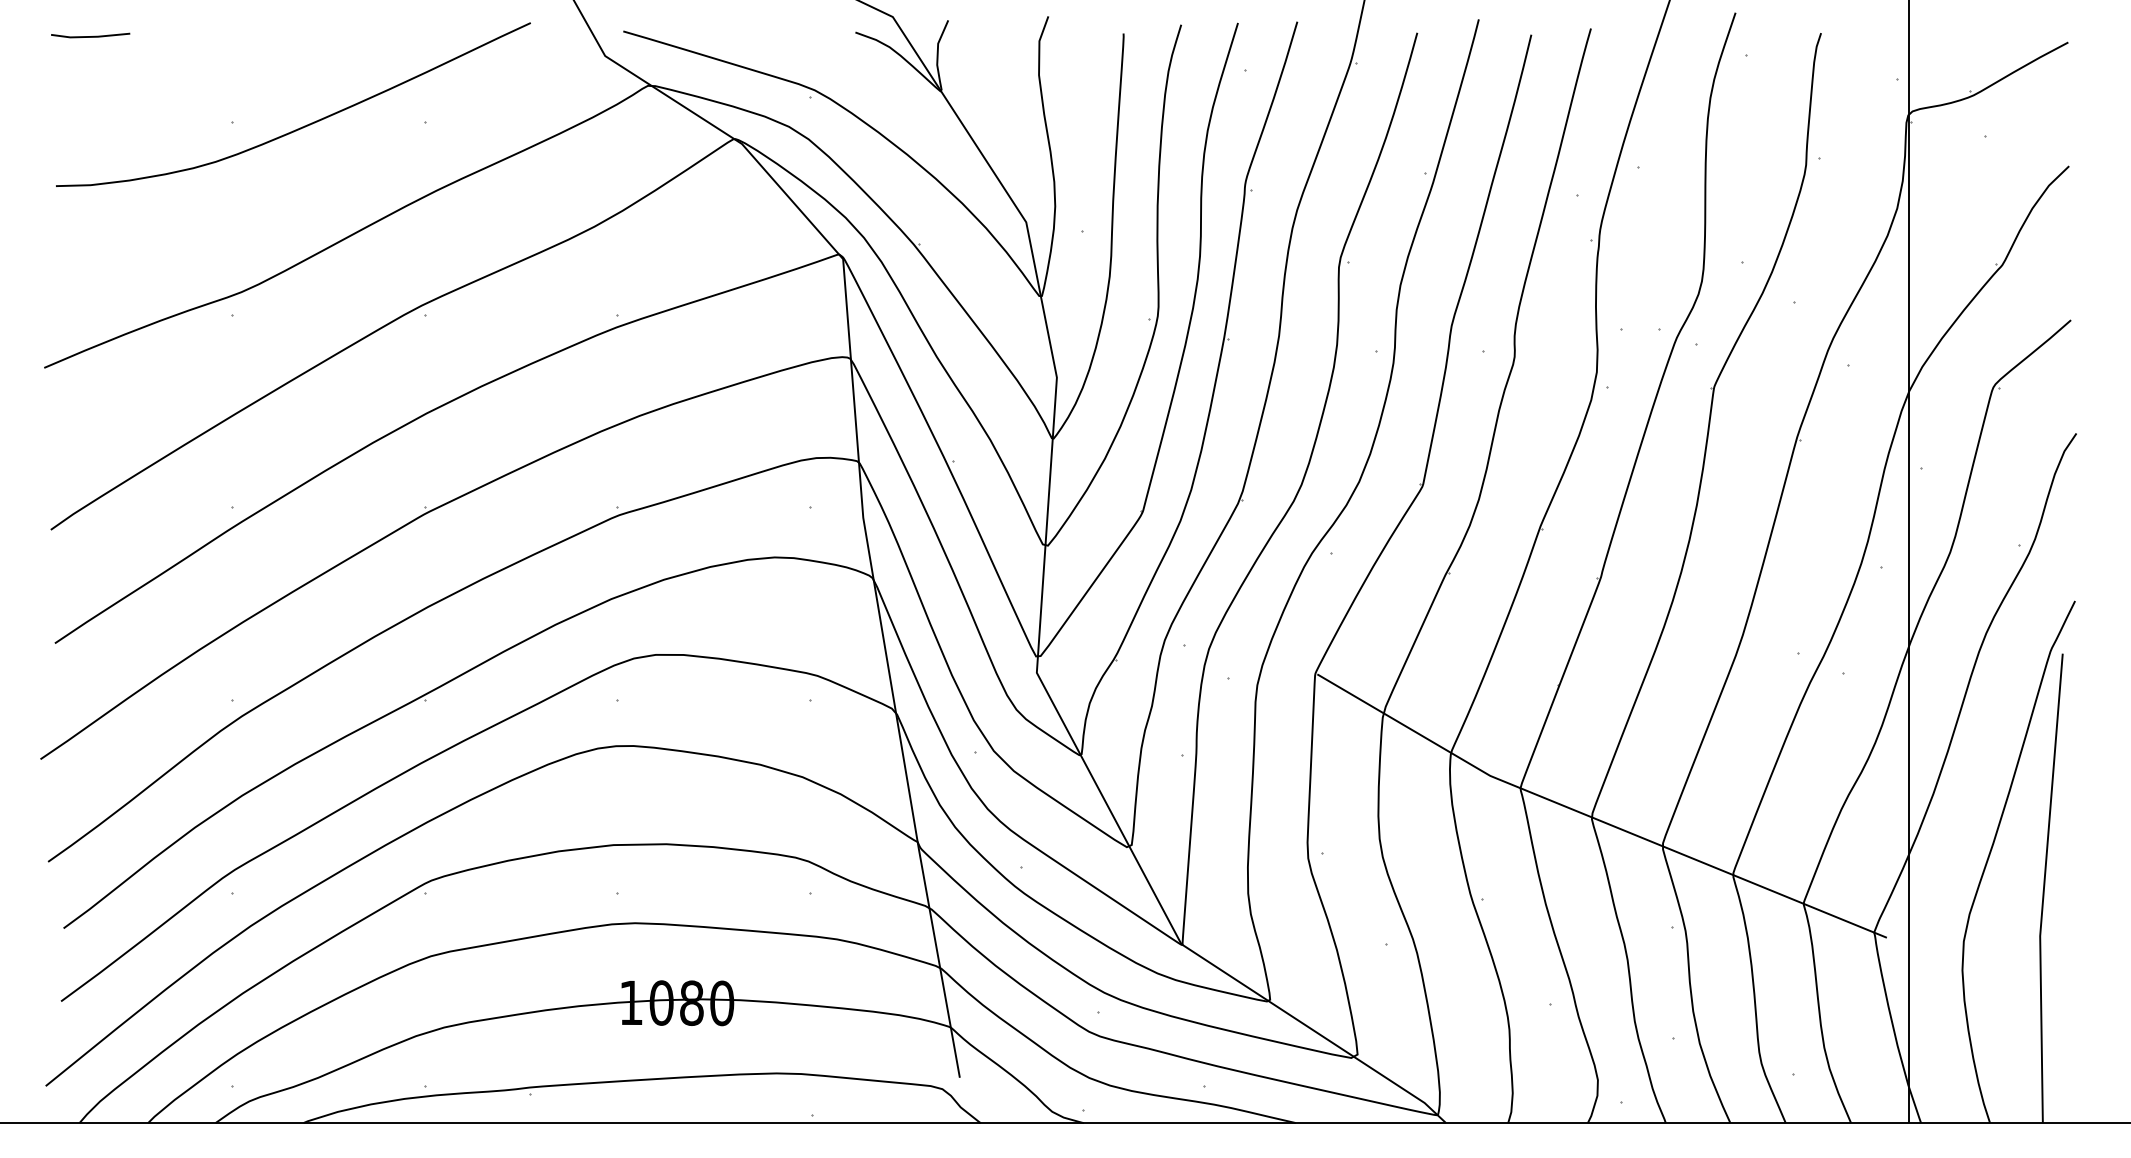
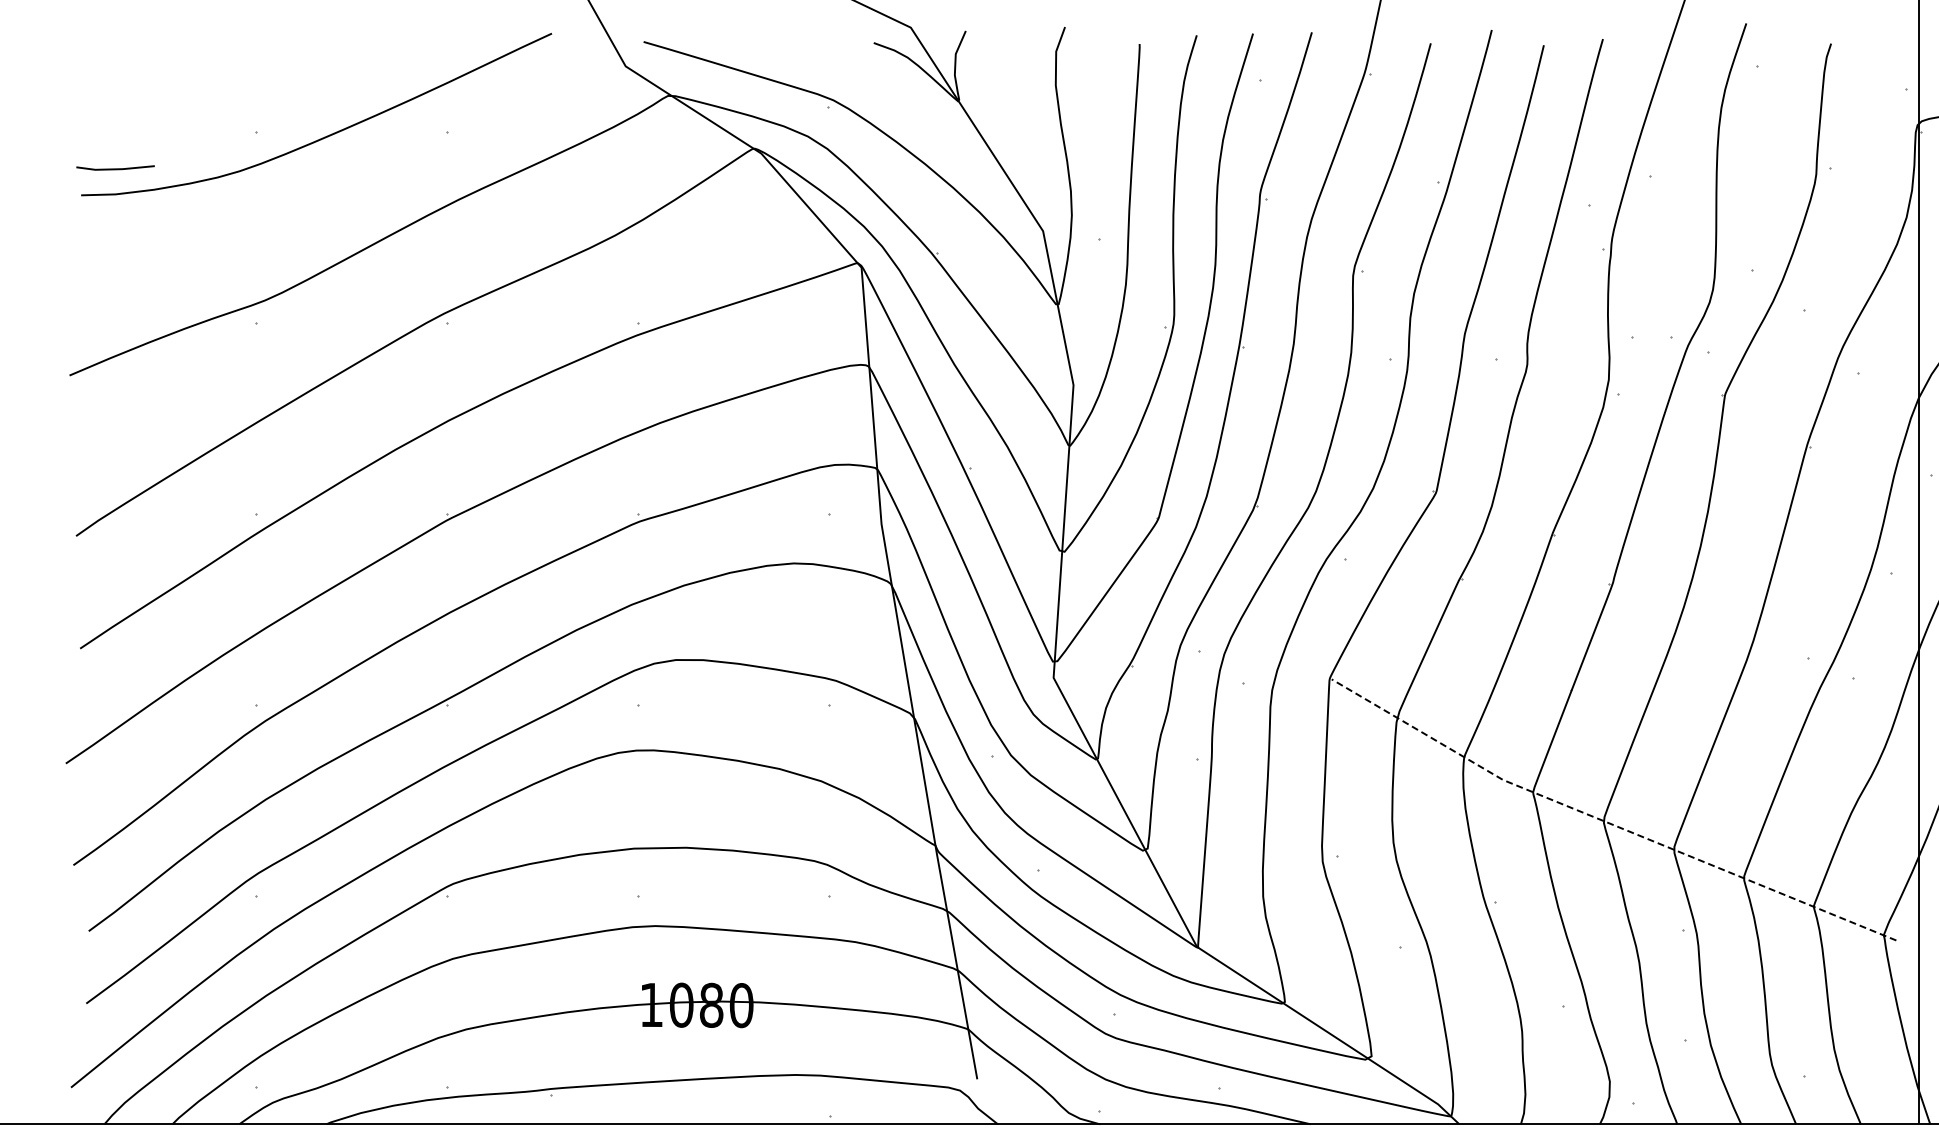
line: (90, 36) -> (115, 168), moved
line: (1594, 818) -> (1606, 822), solid -> dashed

